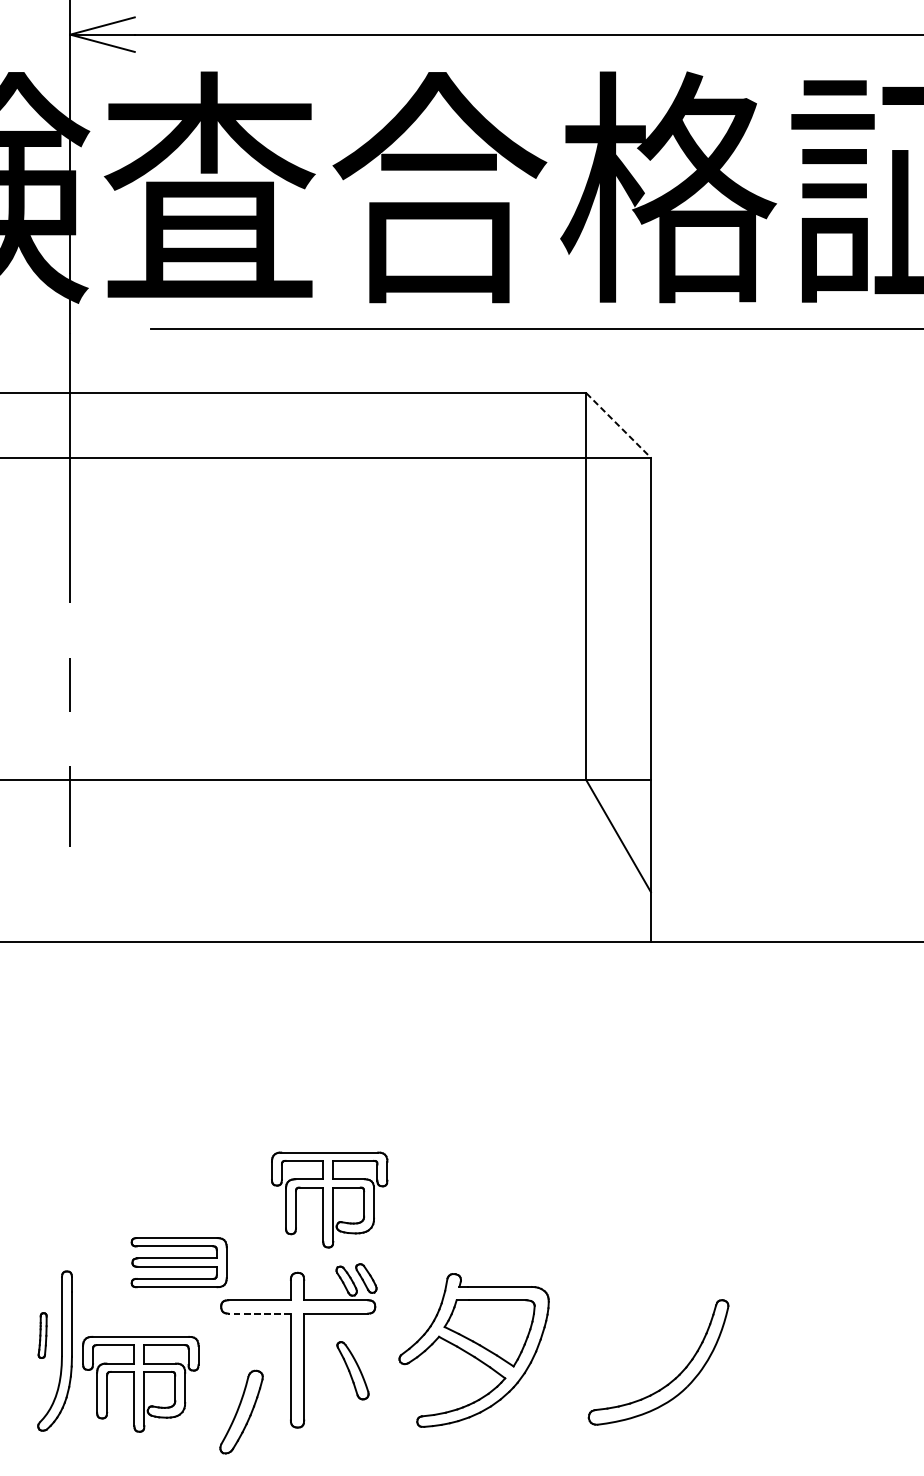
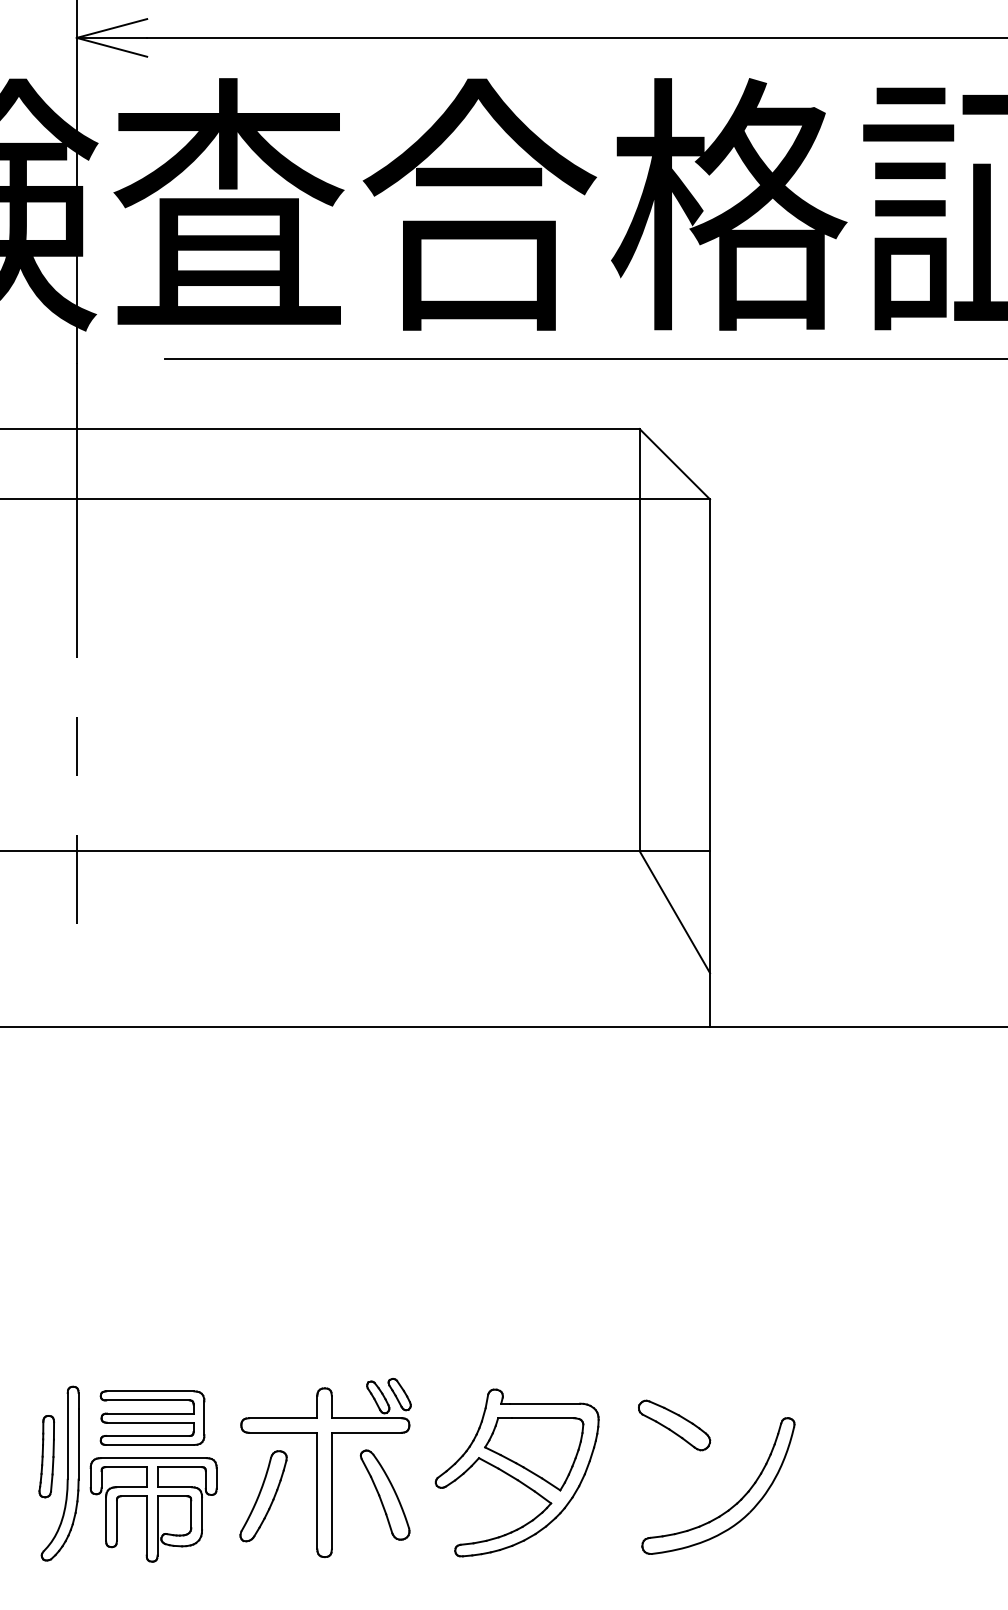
line: (618, 425) -> (674, 464), dashed -> solid
part: (329, 1199) -> (359, 1308), removed
part: (179, 1262) -> (152, 1417), moved
part: (618, 1306) -> (674, 1425), added
line: (258, 1313) -> (282, 1432), dashed -> solid
part: (42, 1335) -> (46, 1456), size x1.67
part: (352, 1370) -> (384, 1494), size x1.43
part: (241, 1412) -> (263, 1496), moved

